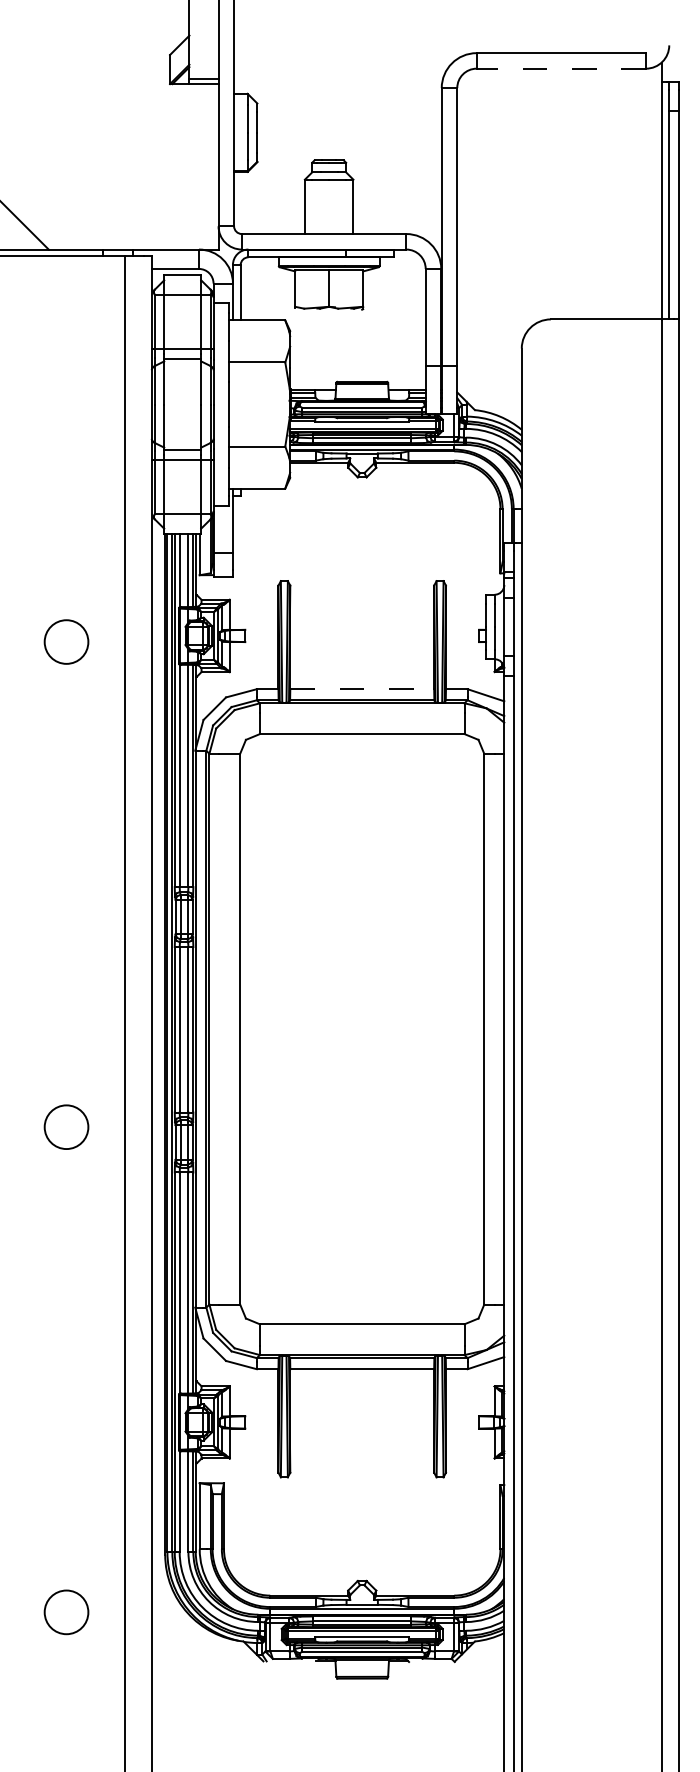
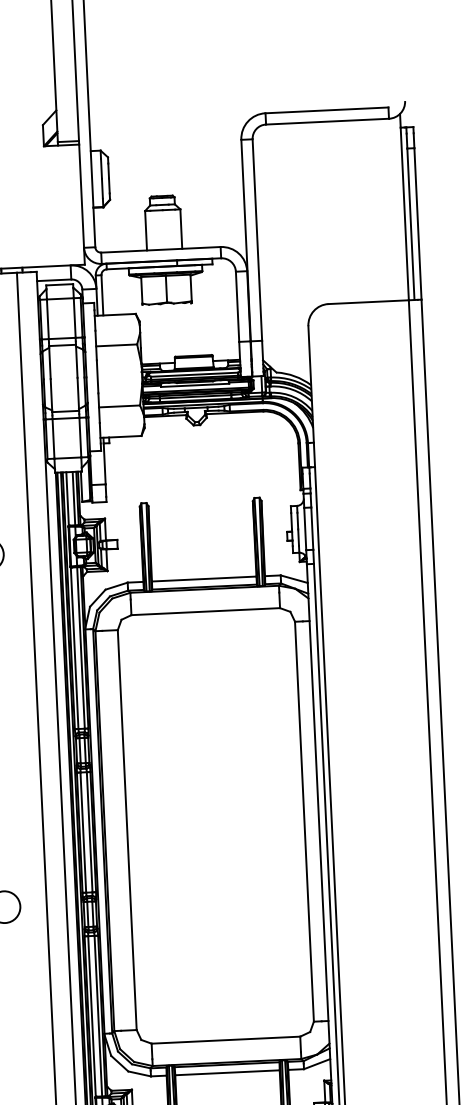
line: (561, 68) -> (327, 121), dashed -> solid
line: (362, 689) -> (204, 579), dashed -> solid

